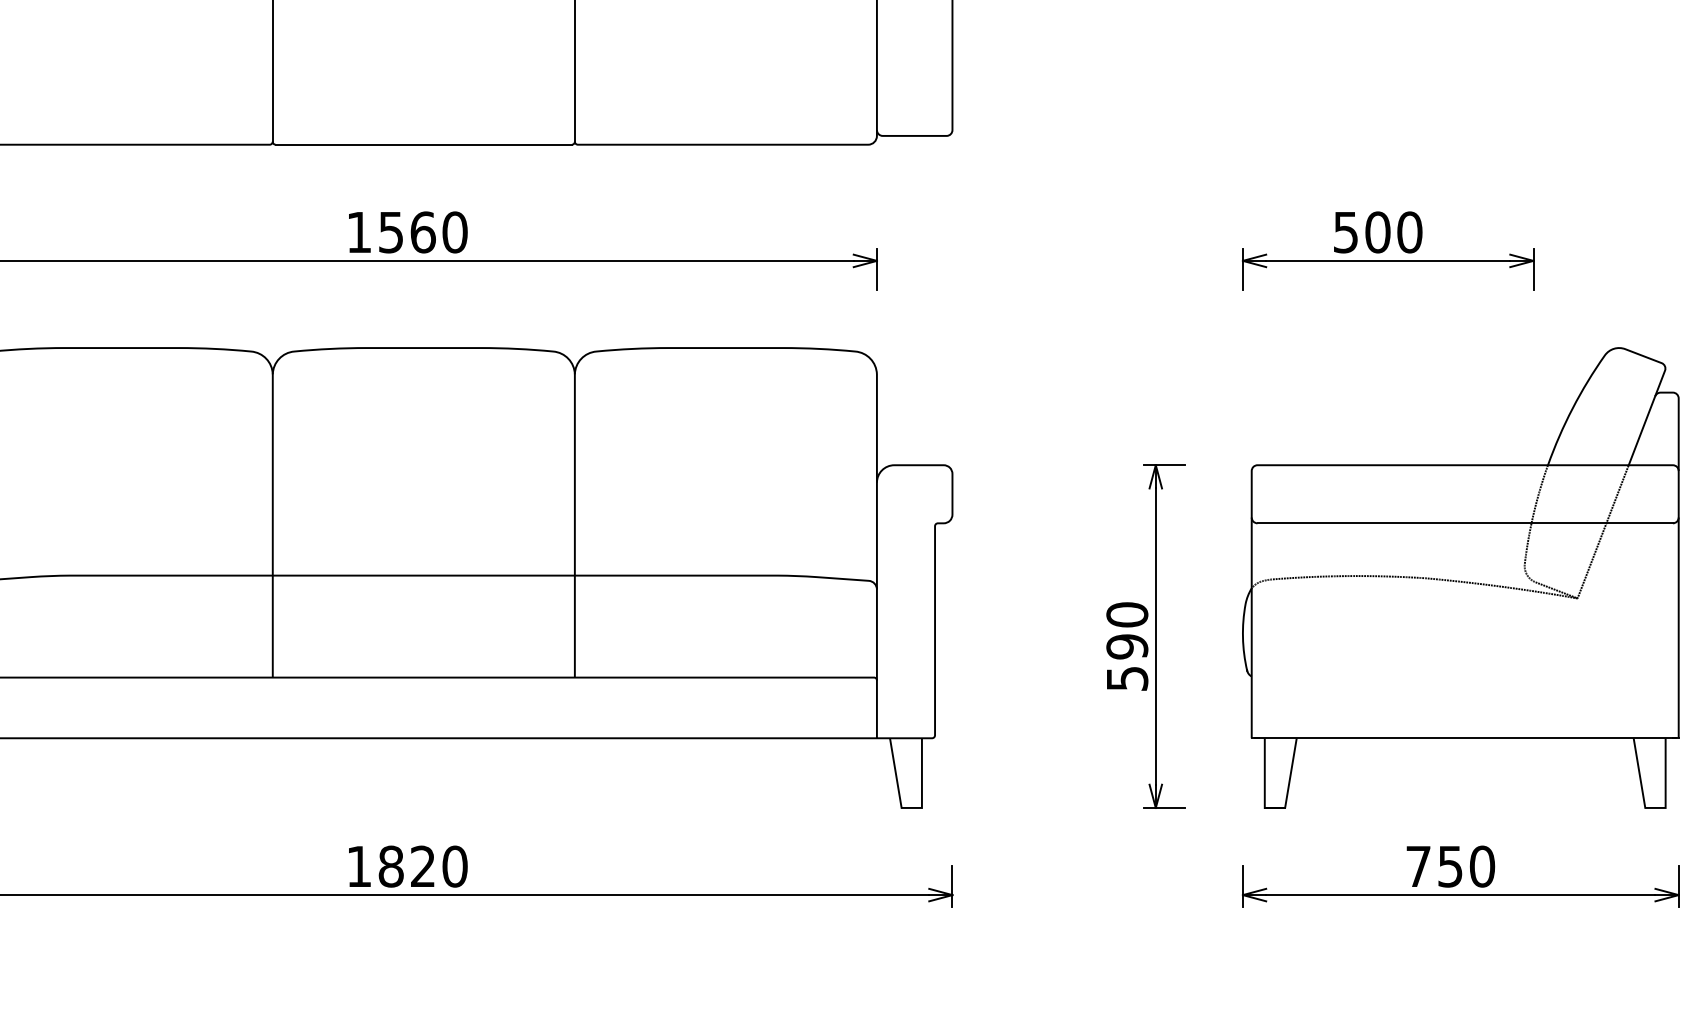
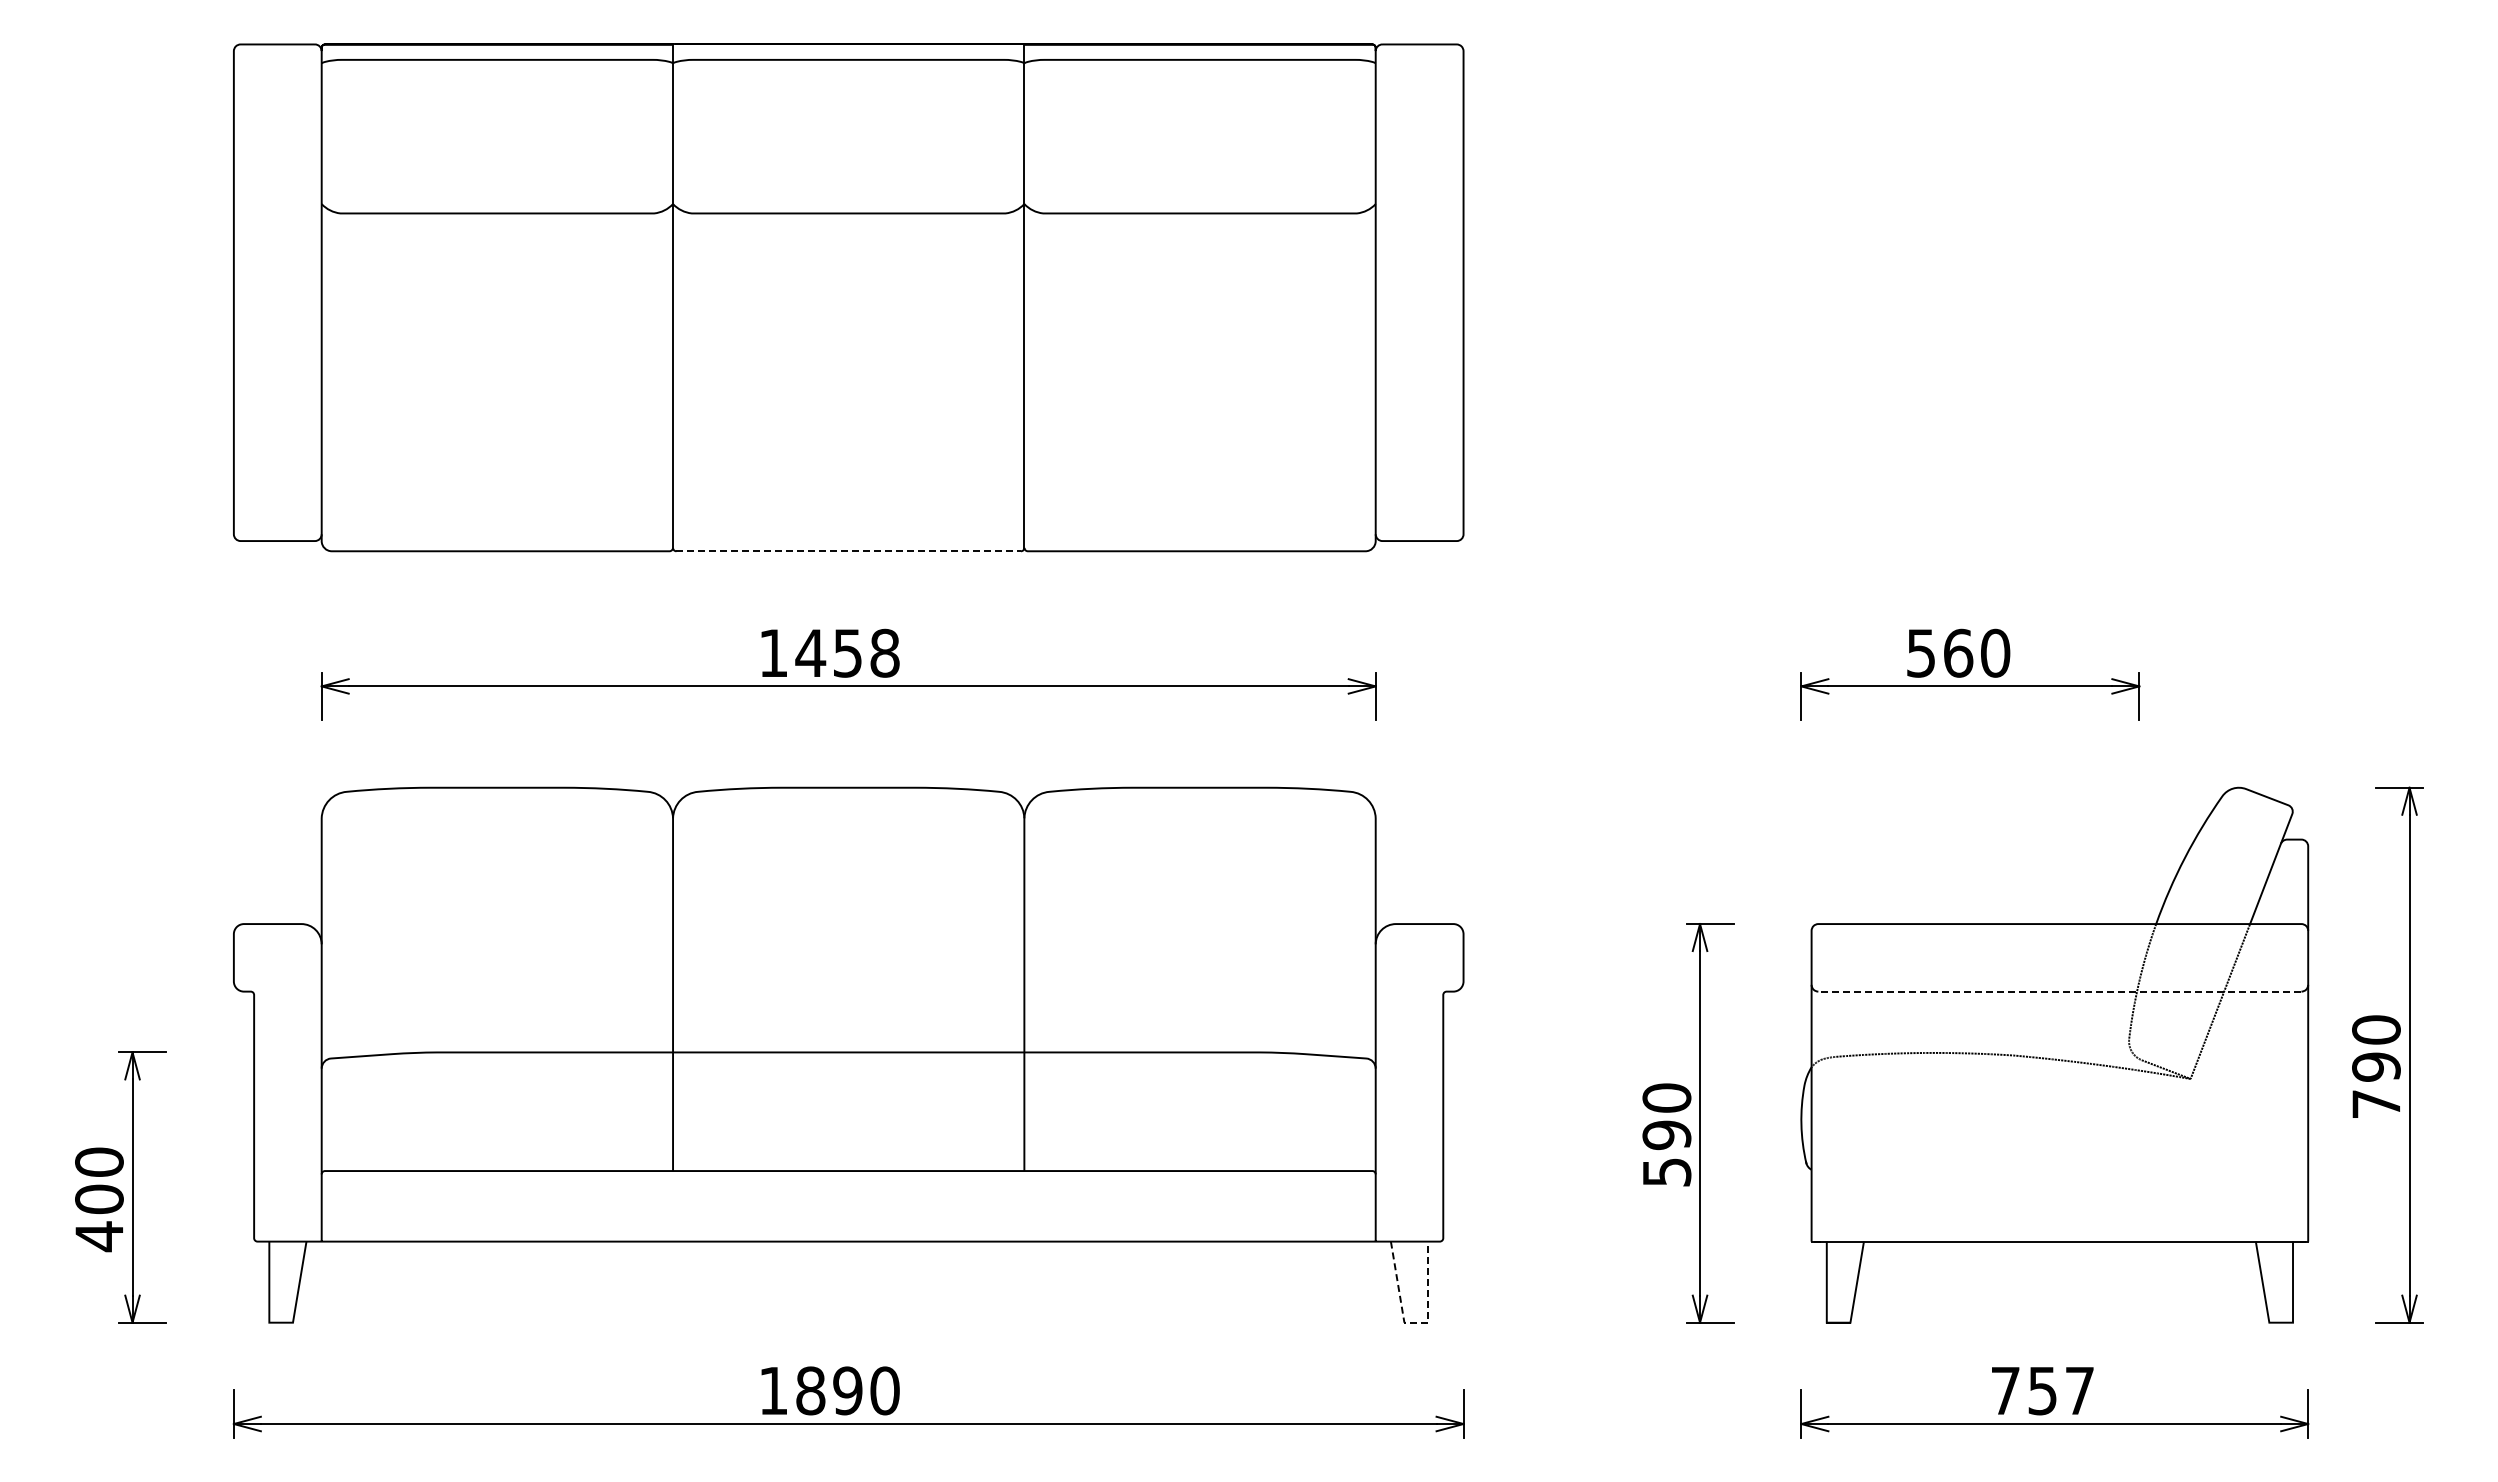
line: (424, 144) -> (849, 551), solid -> dashed
text: (422, 231) -> (847, 652), 1560 -> 1458
text: (1378, 231) -> (1958, 652), 500 -> 560
line: (1464, 523) -> (2059, 991), solid -> dashed
line: (912, 807) -> (1416, 1322), solid -> dashed
text: (422, 866) -> (847, 1390), 1820 -> 1890
text: (1482, 866) -> (2079, 1390), 750 -> 757

